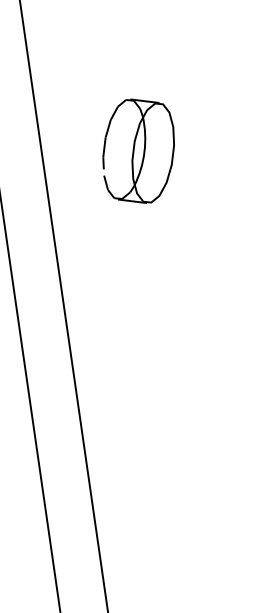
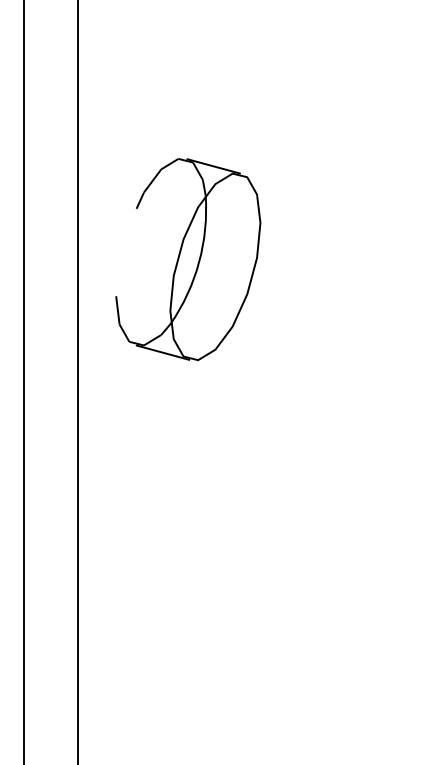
part: (138, 151) -> (188, 259), size x1.67

